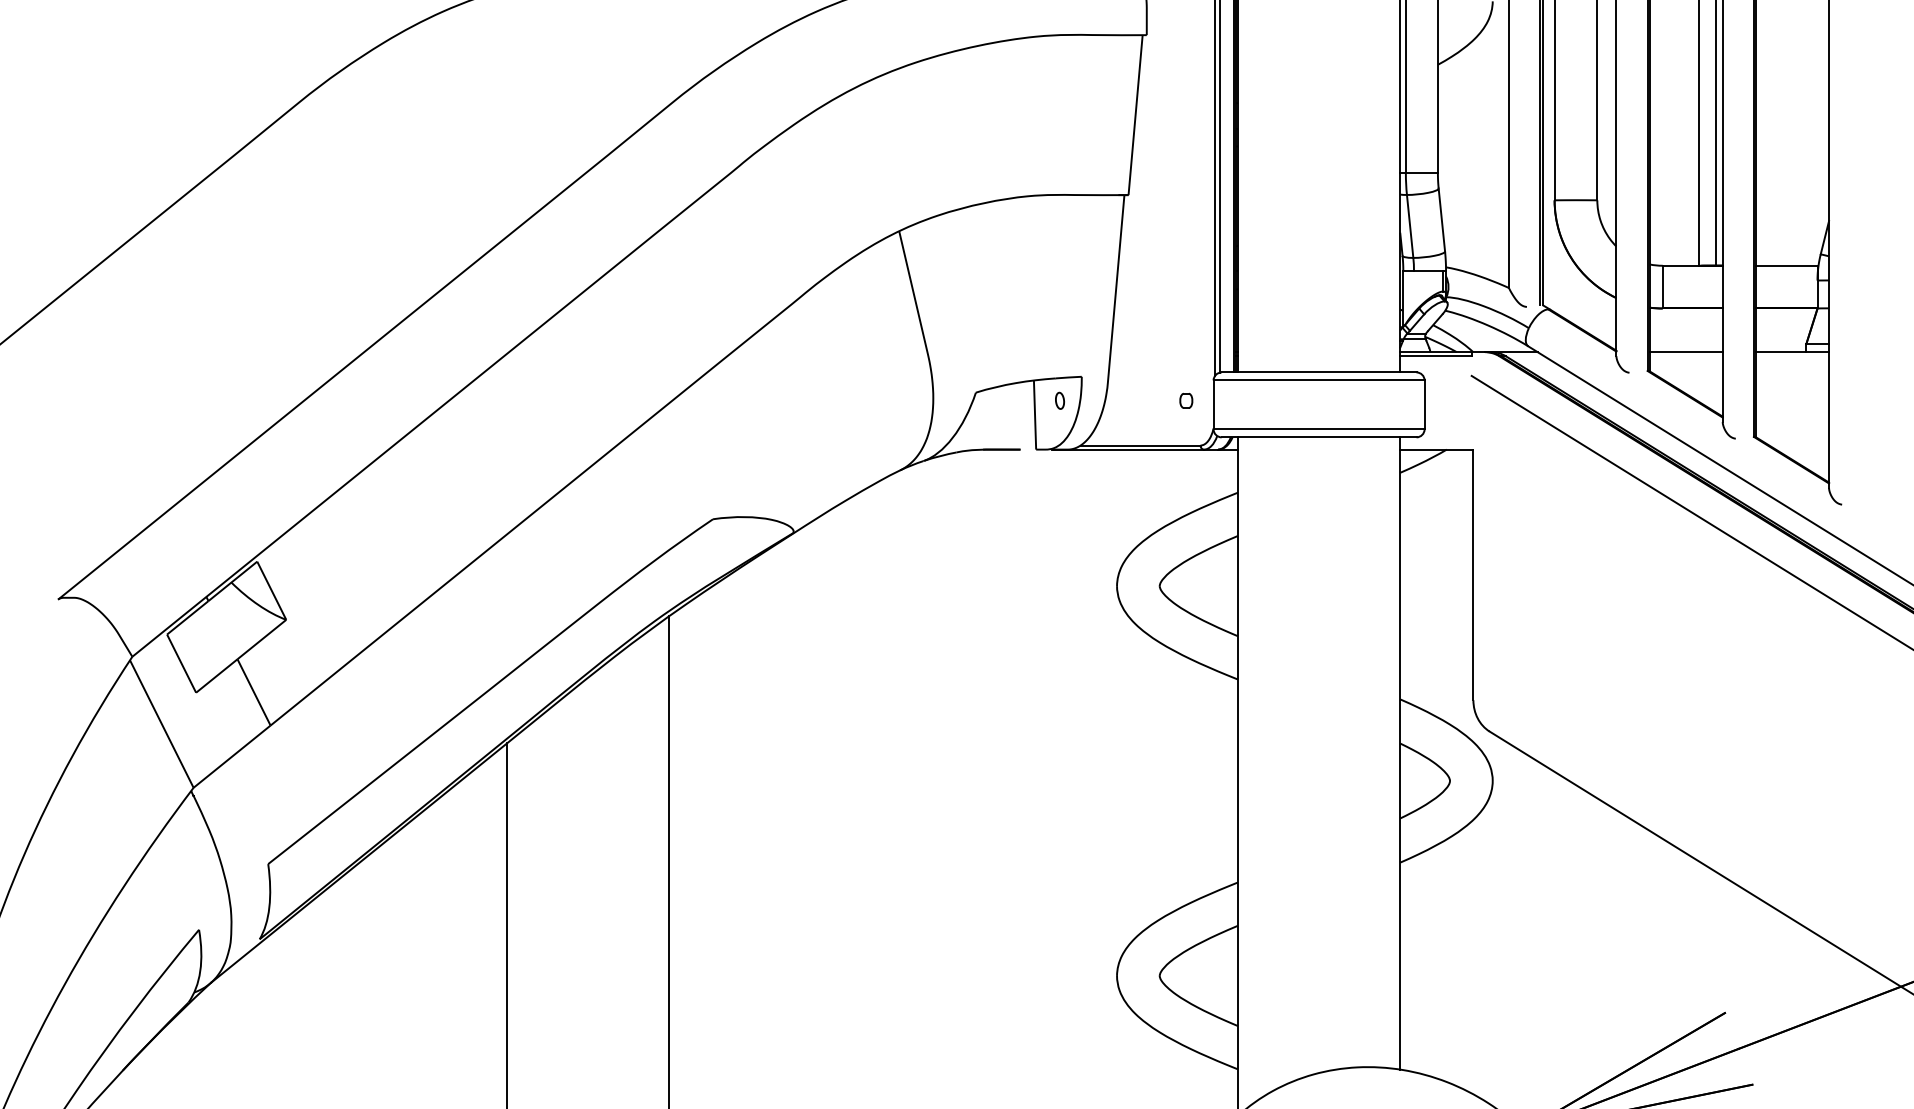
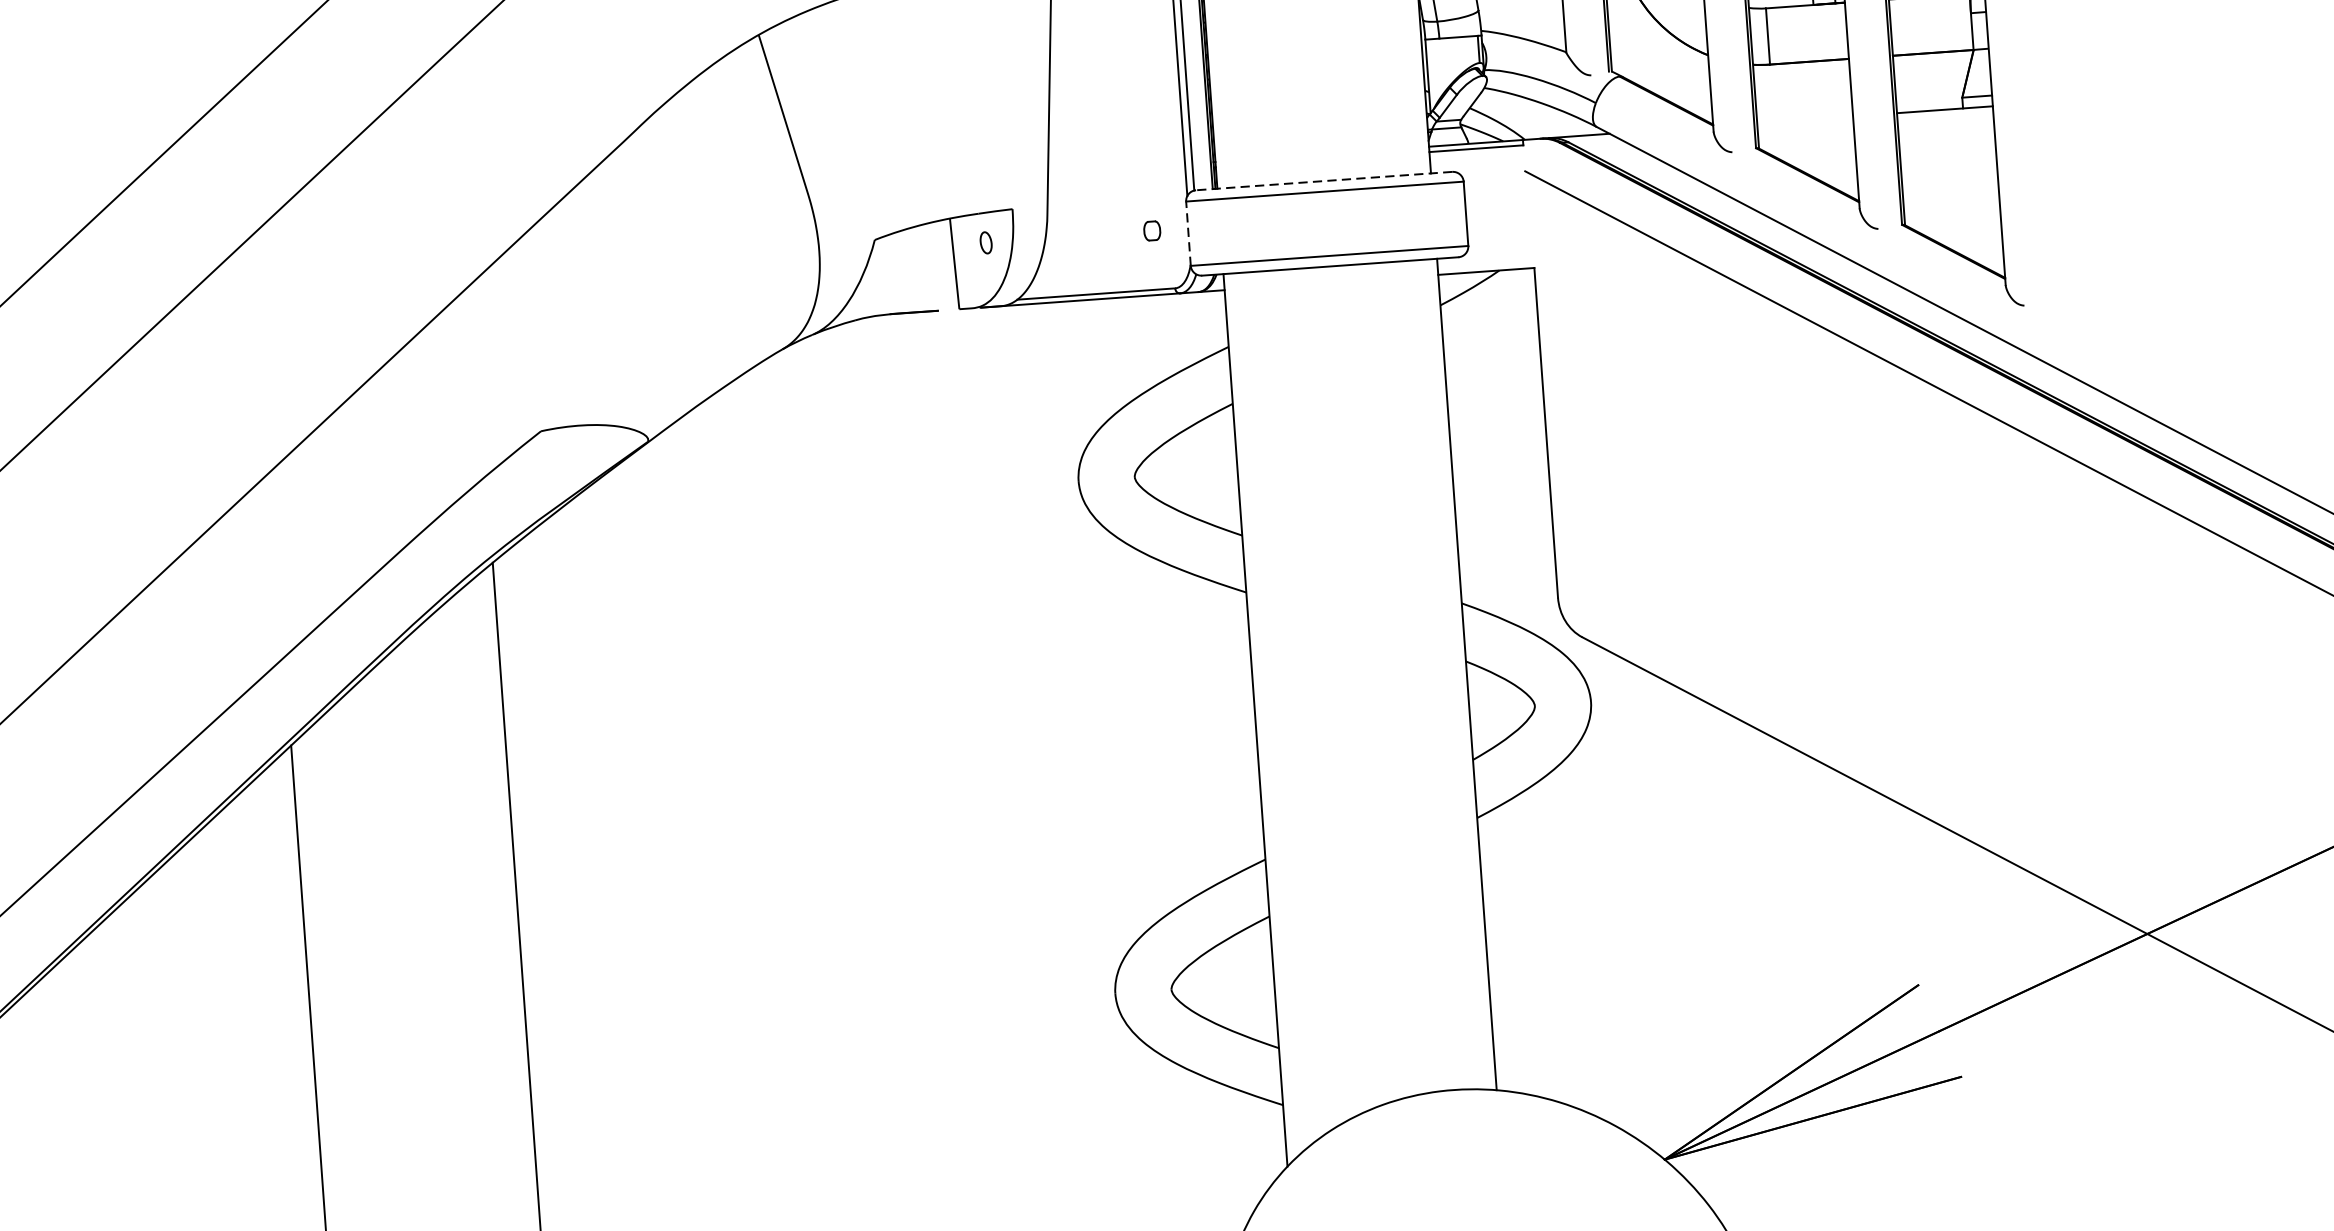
line: (1685, 352) -> (1804, 120), removed
line: (1318, 372) -> (1323, 181), solid -> dashed
line: (1213, 404) -> (1188, 233), solid -> dashed

